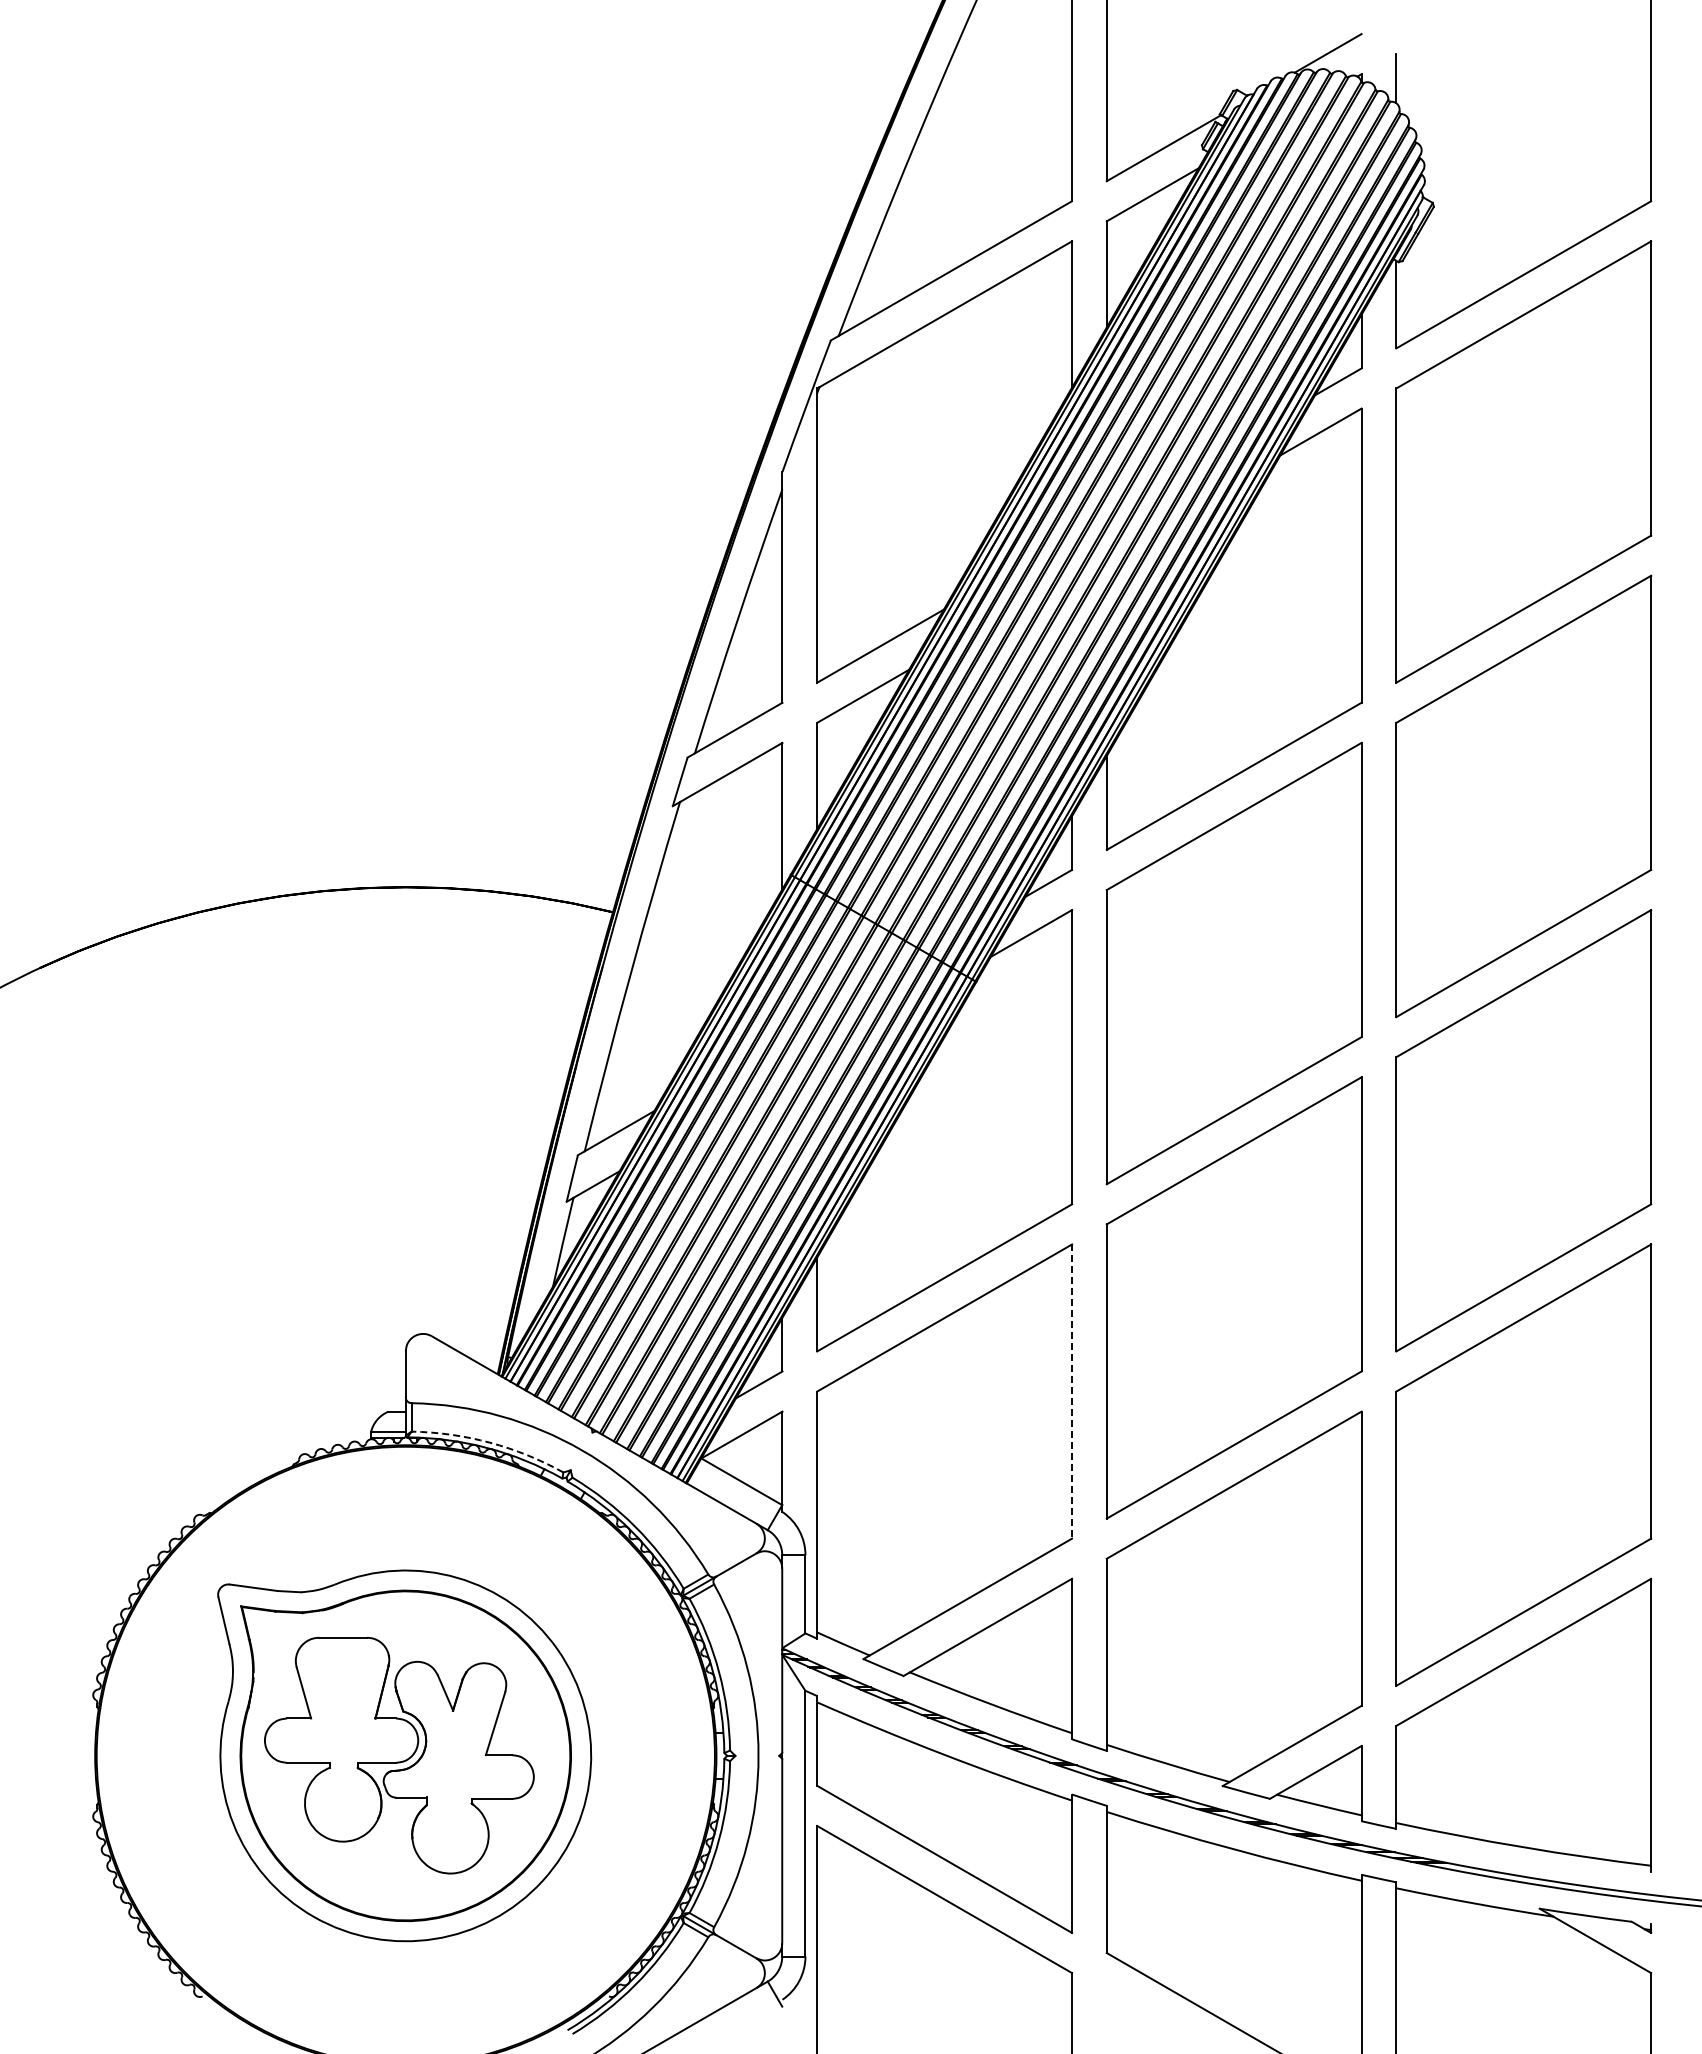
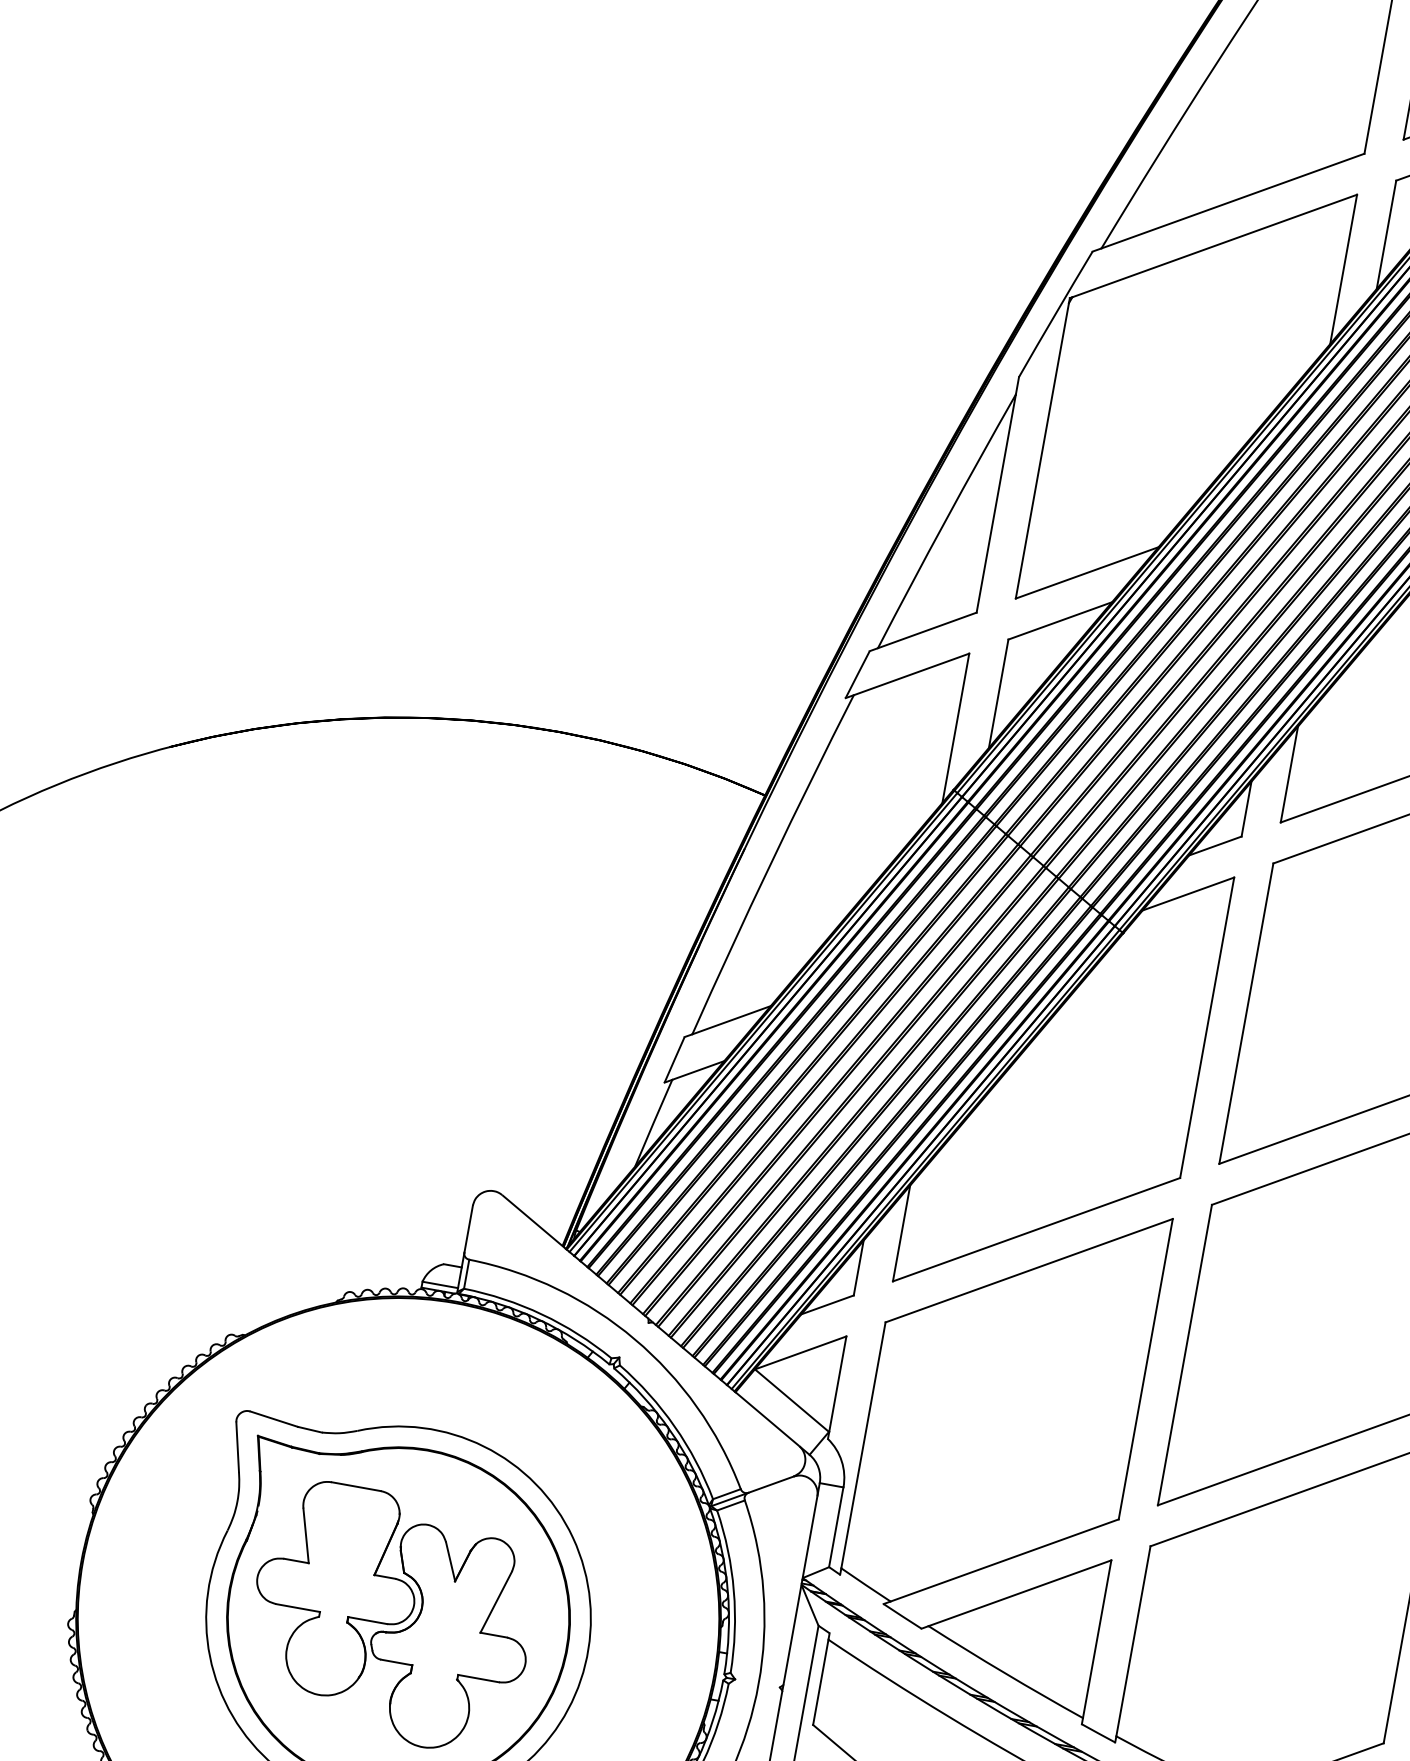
line: (1072, 1392) -> (1146, 1370), dashed -> solid
arc: (489, 1442) -> (541, 1314), dashed -> solid

